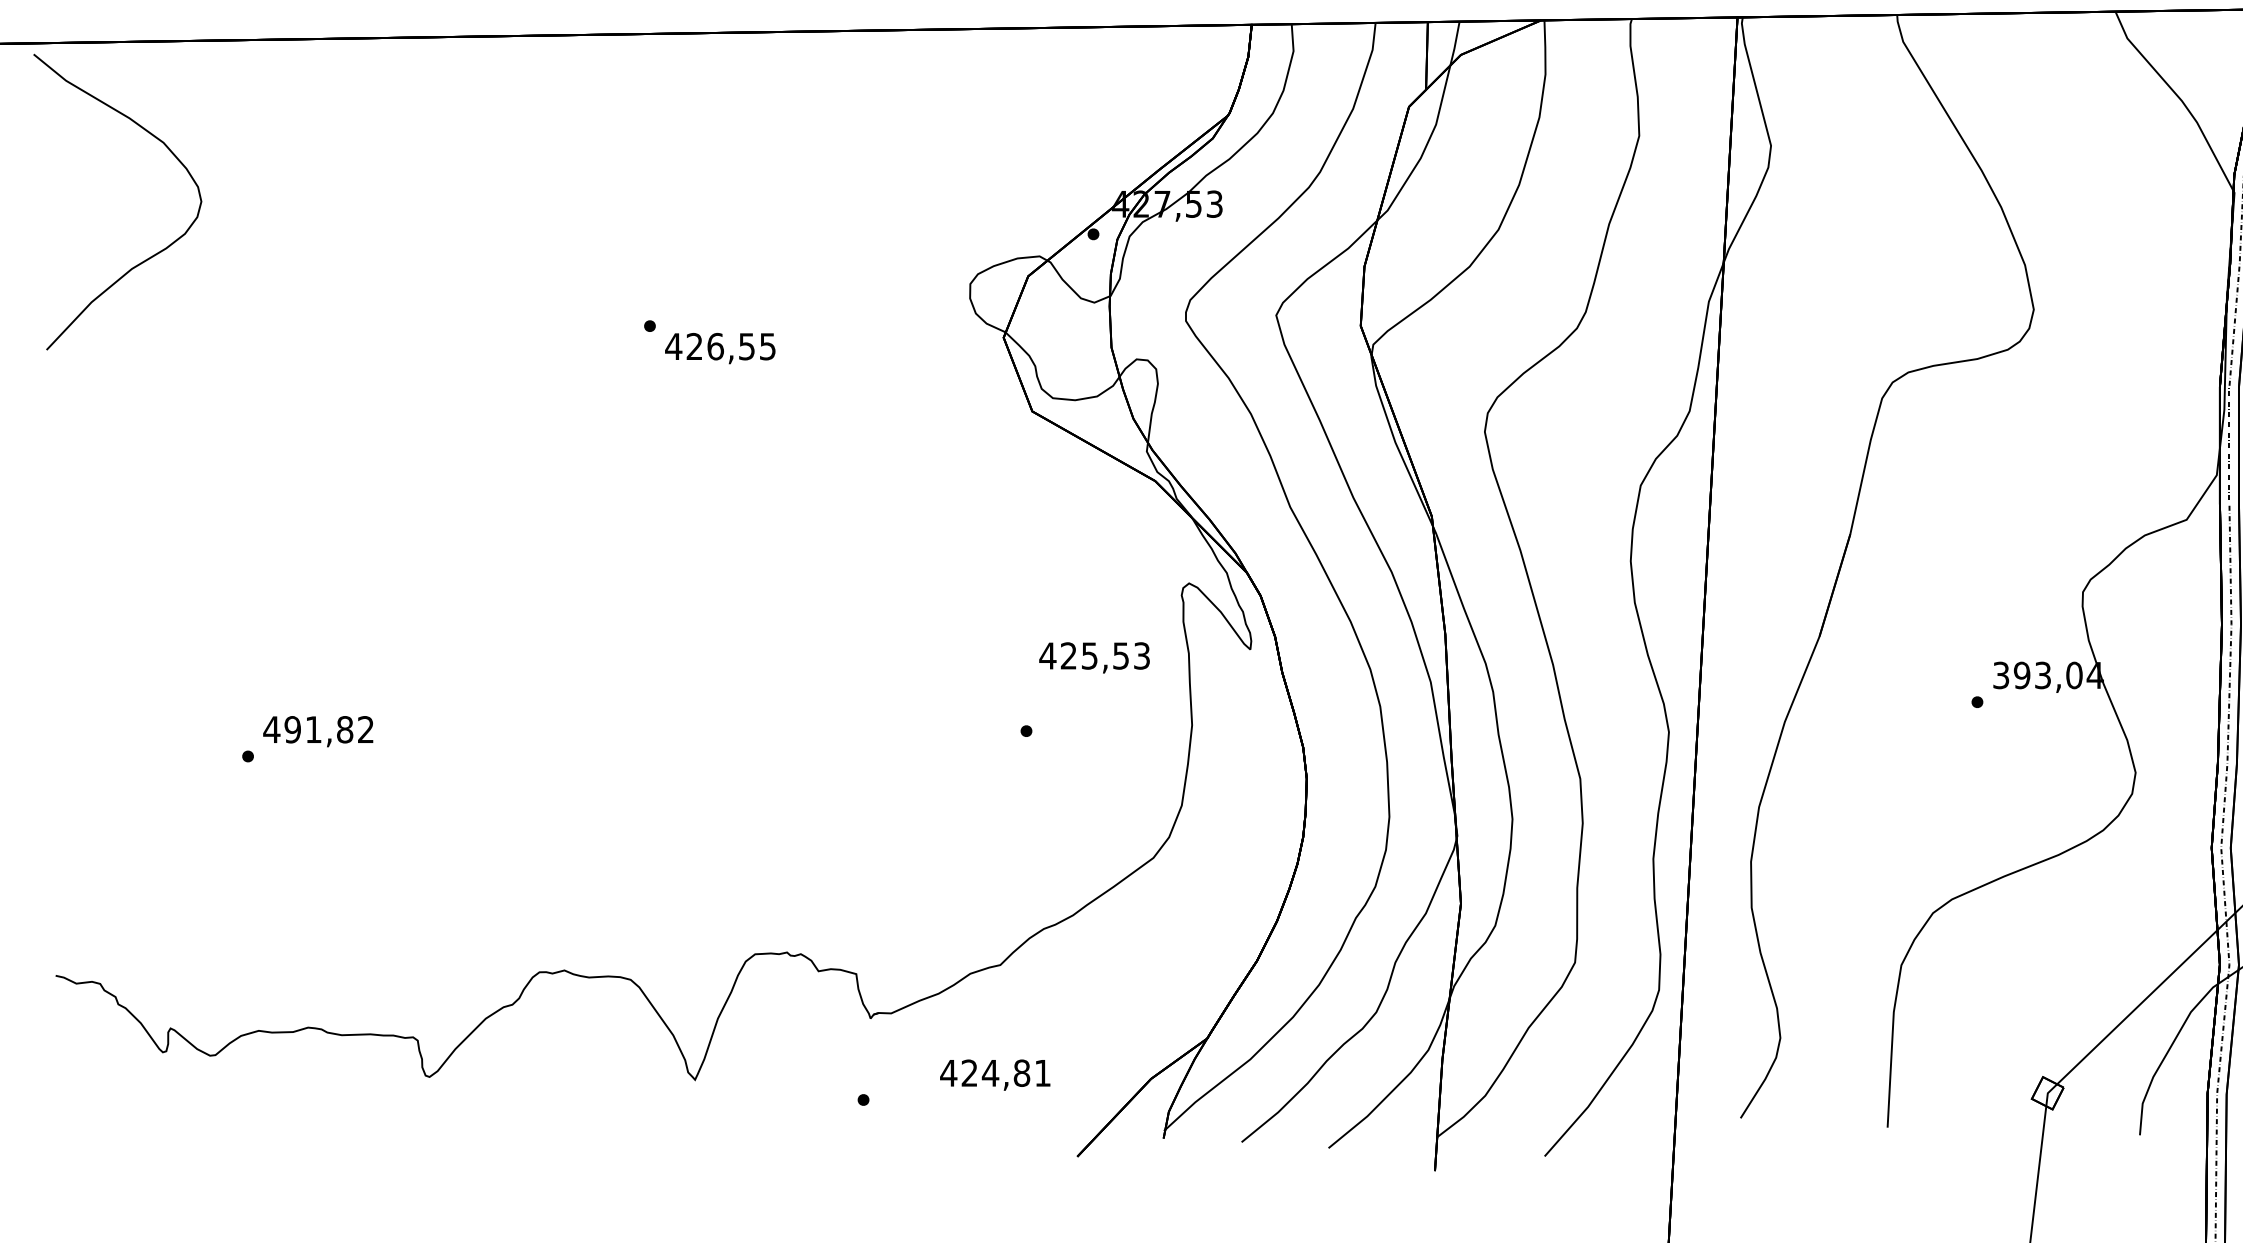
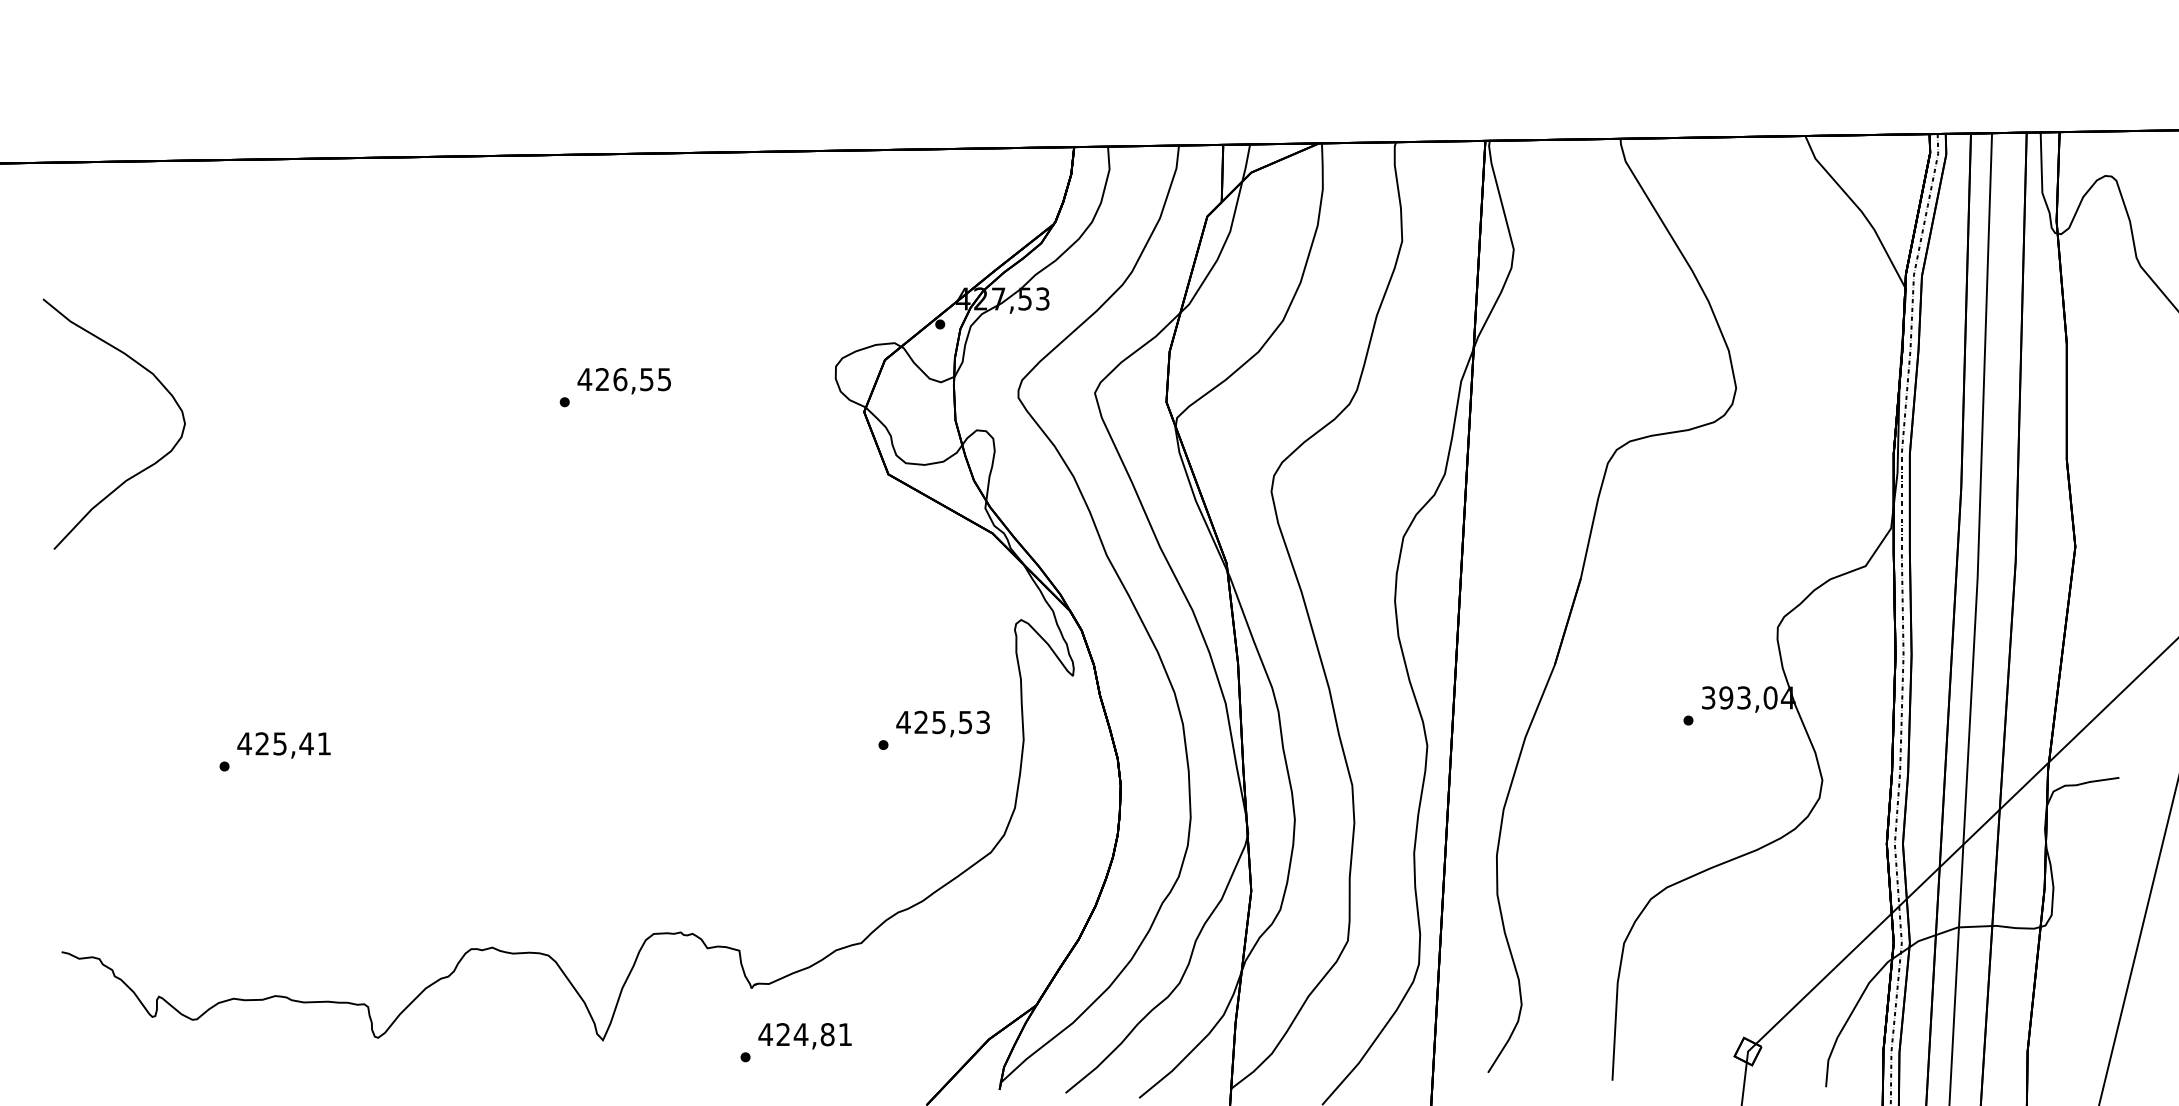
curve: (147, 257) -> (139, 471), moved
text: (719, 348) -> (623, 381), moved
text: (1093, 657) -> (942, 723), moved
text: (328, 729) -> (292, 743), 491,82 -> 425,41
text: (994, 1075) -> (804, 1036), moved

